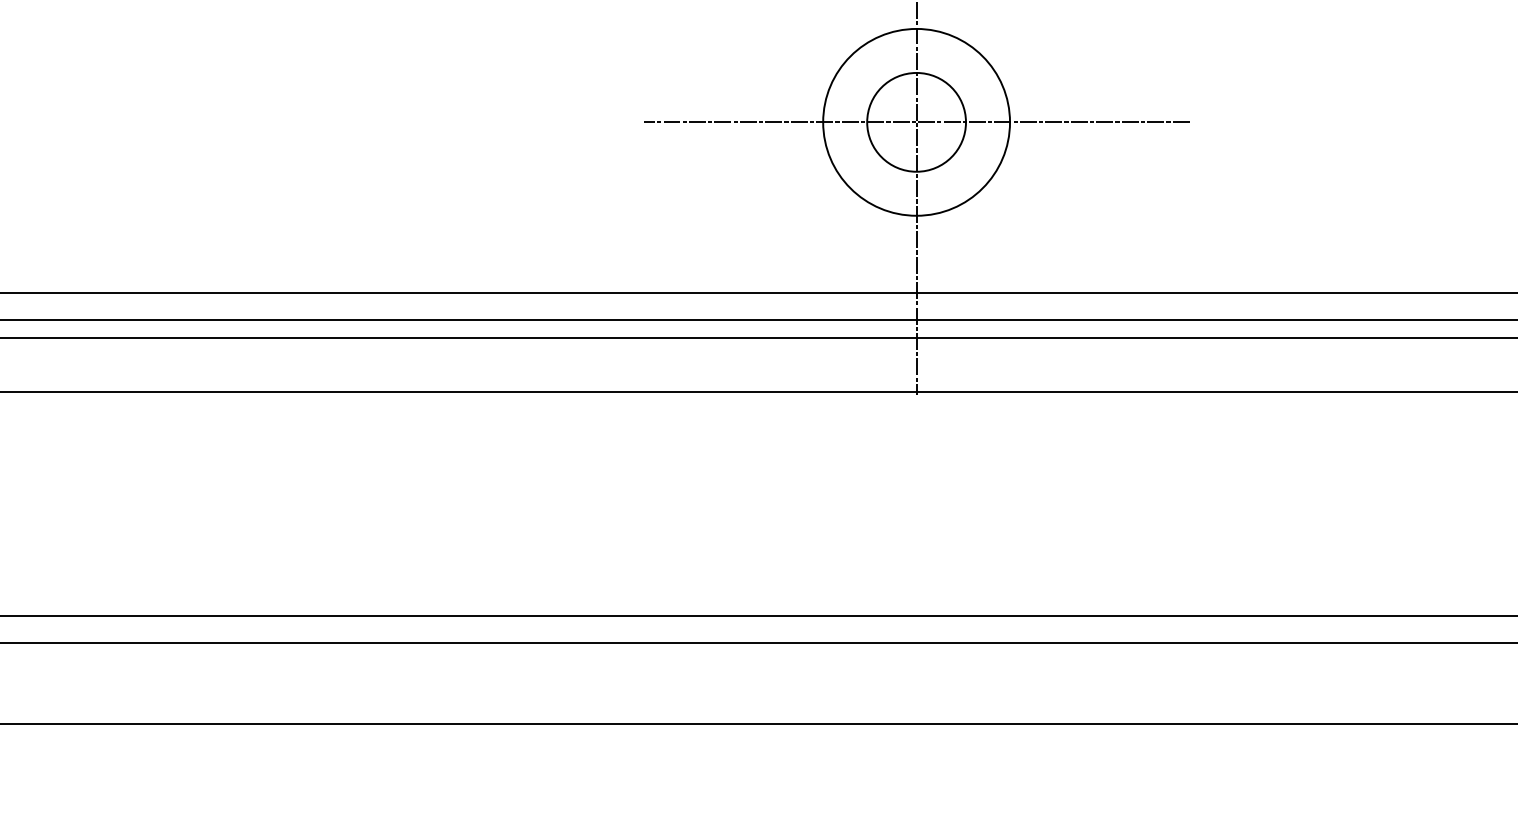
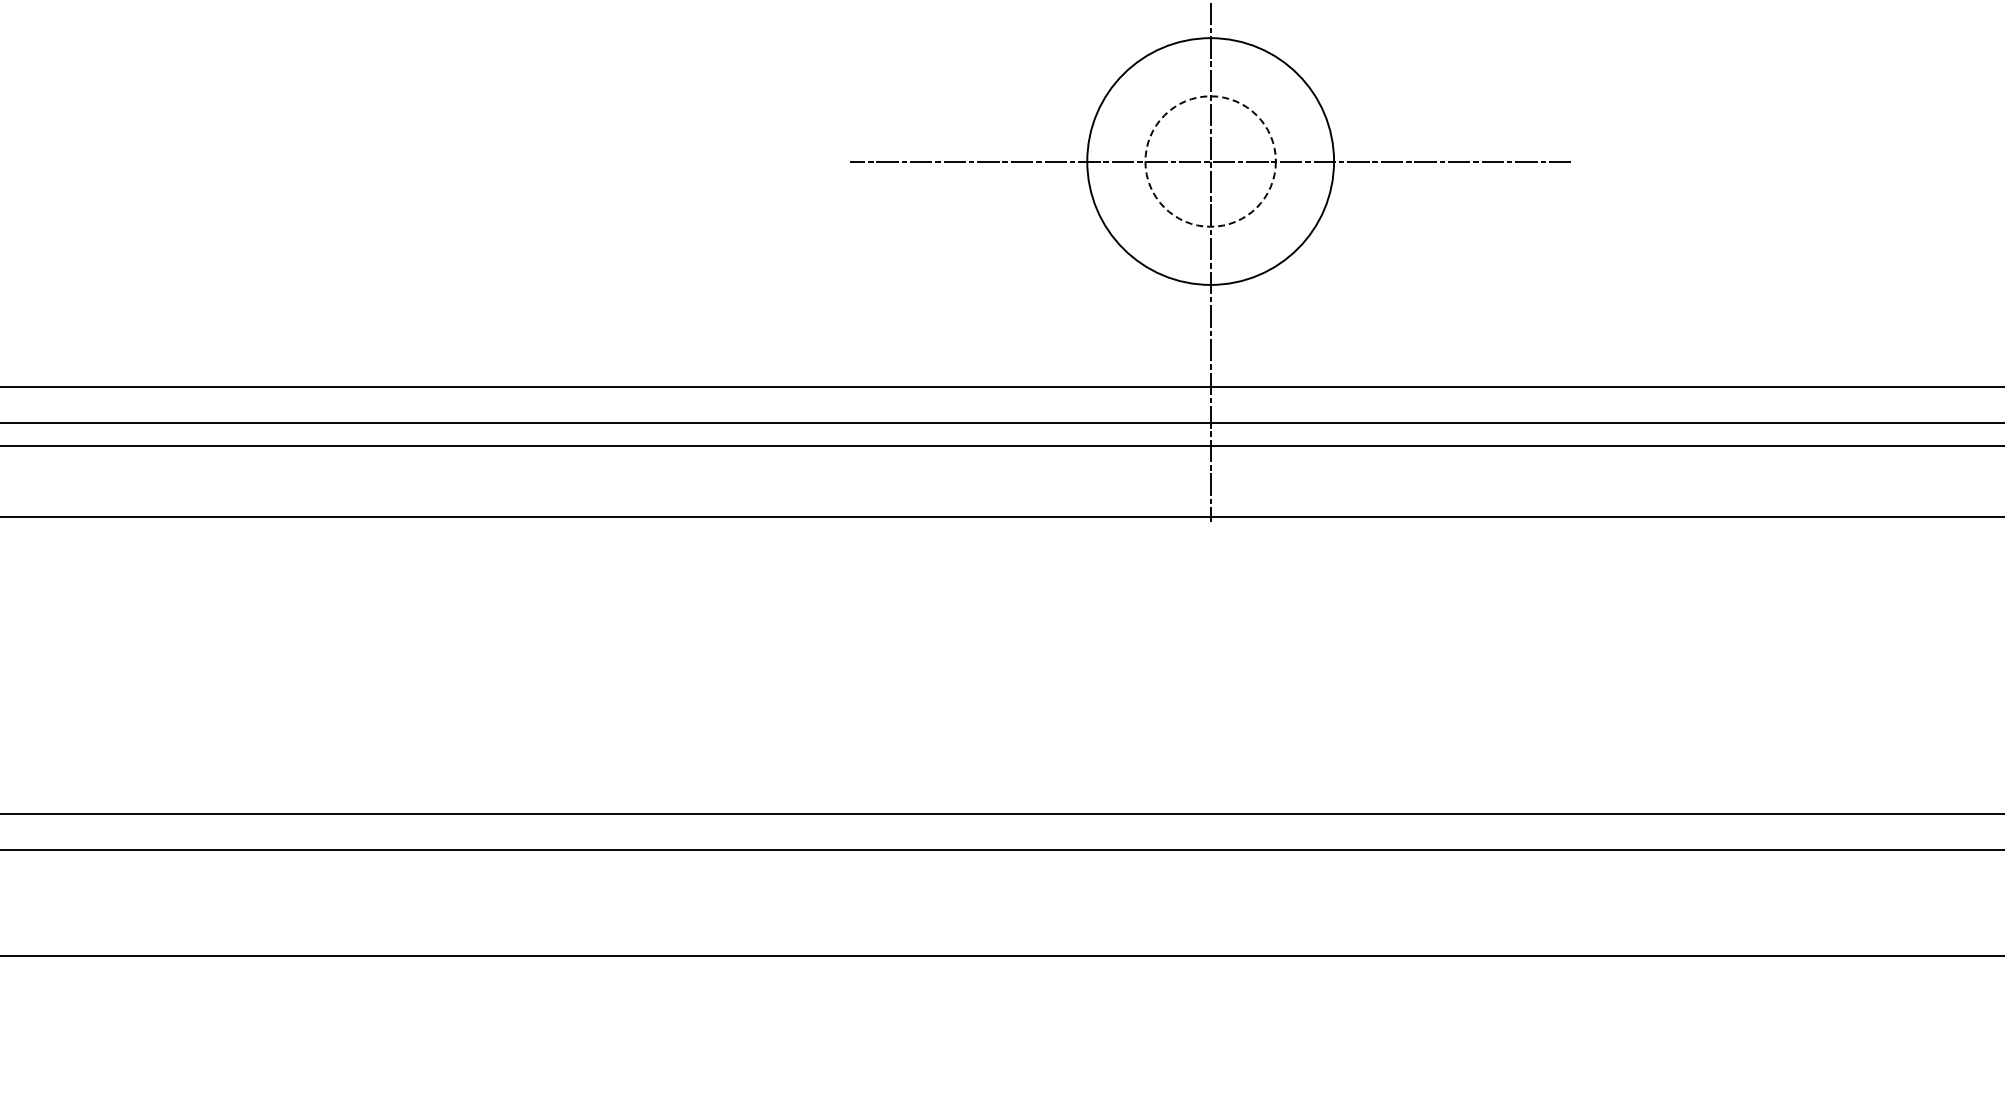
circle: (916, 122) -> (1210, 161), solid -> dashed

